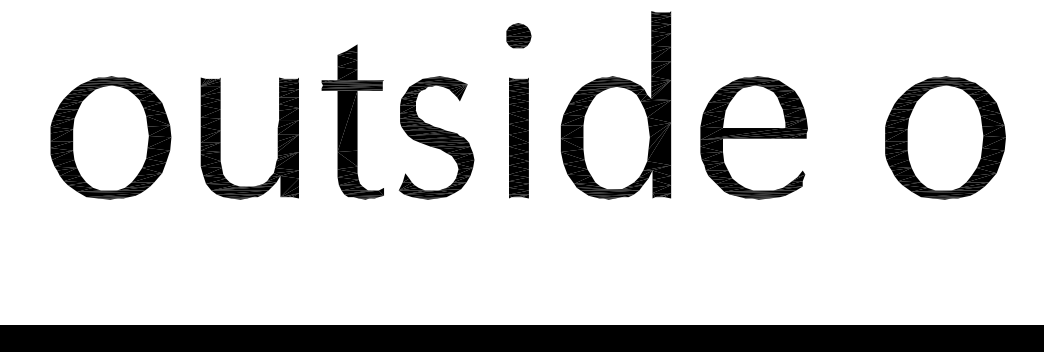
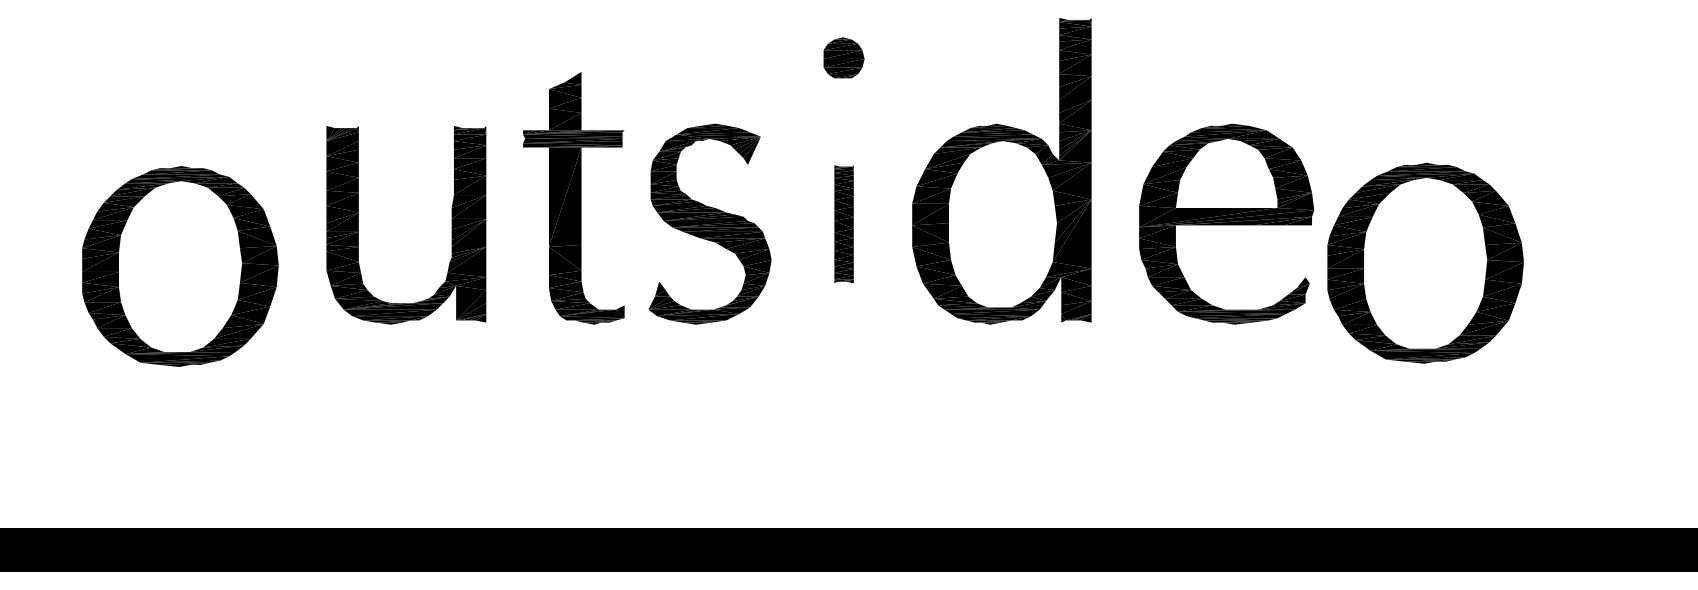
part: (110, 137) -> (179, 265), moved
part: (518, 137) -> (843, 223), size x0.6
part: (945, 137) -> (1425, 262), moved

